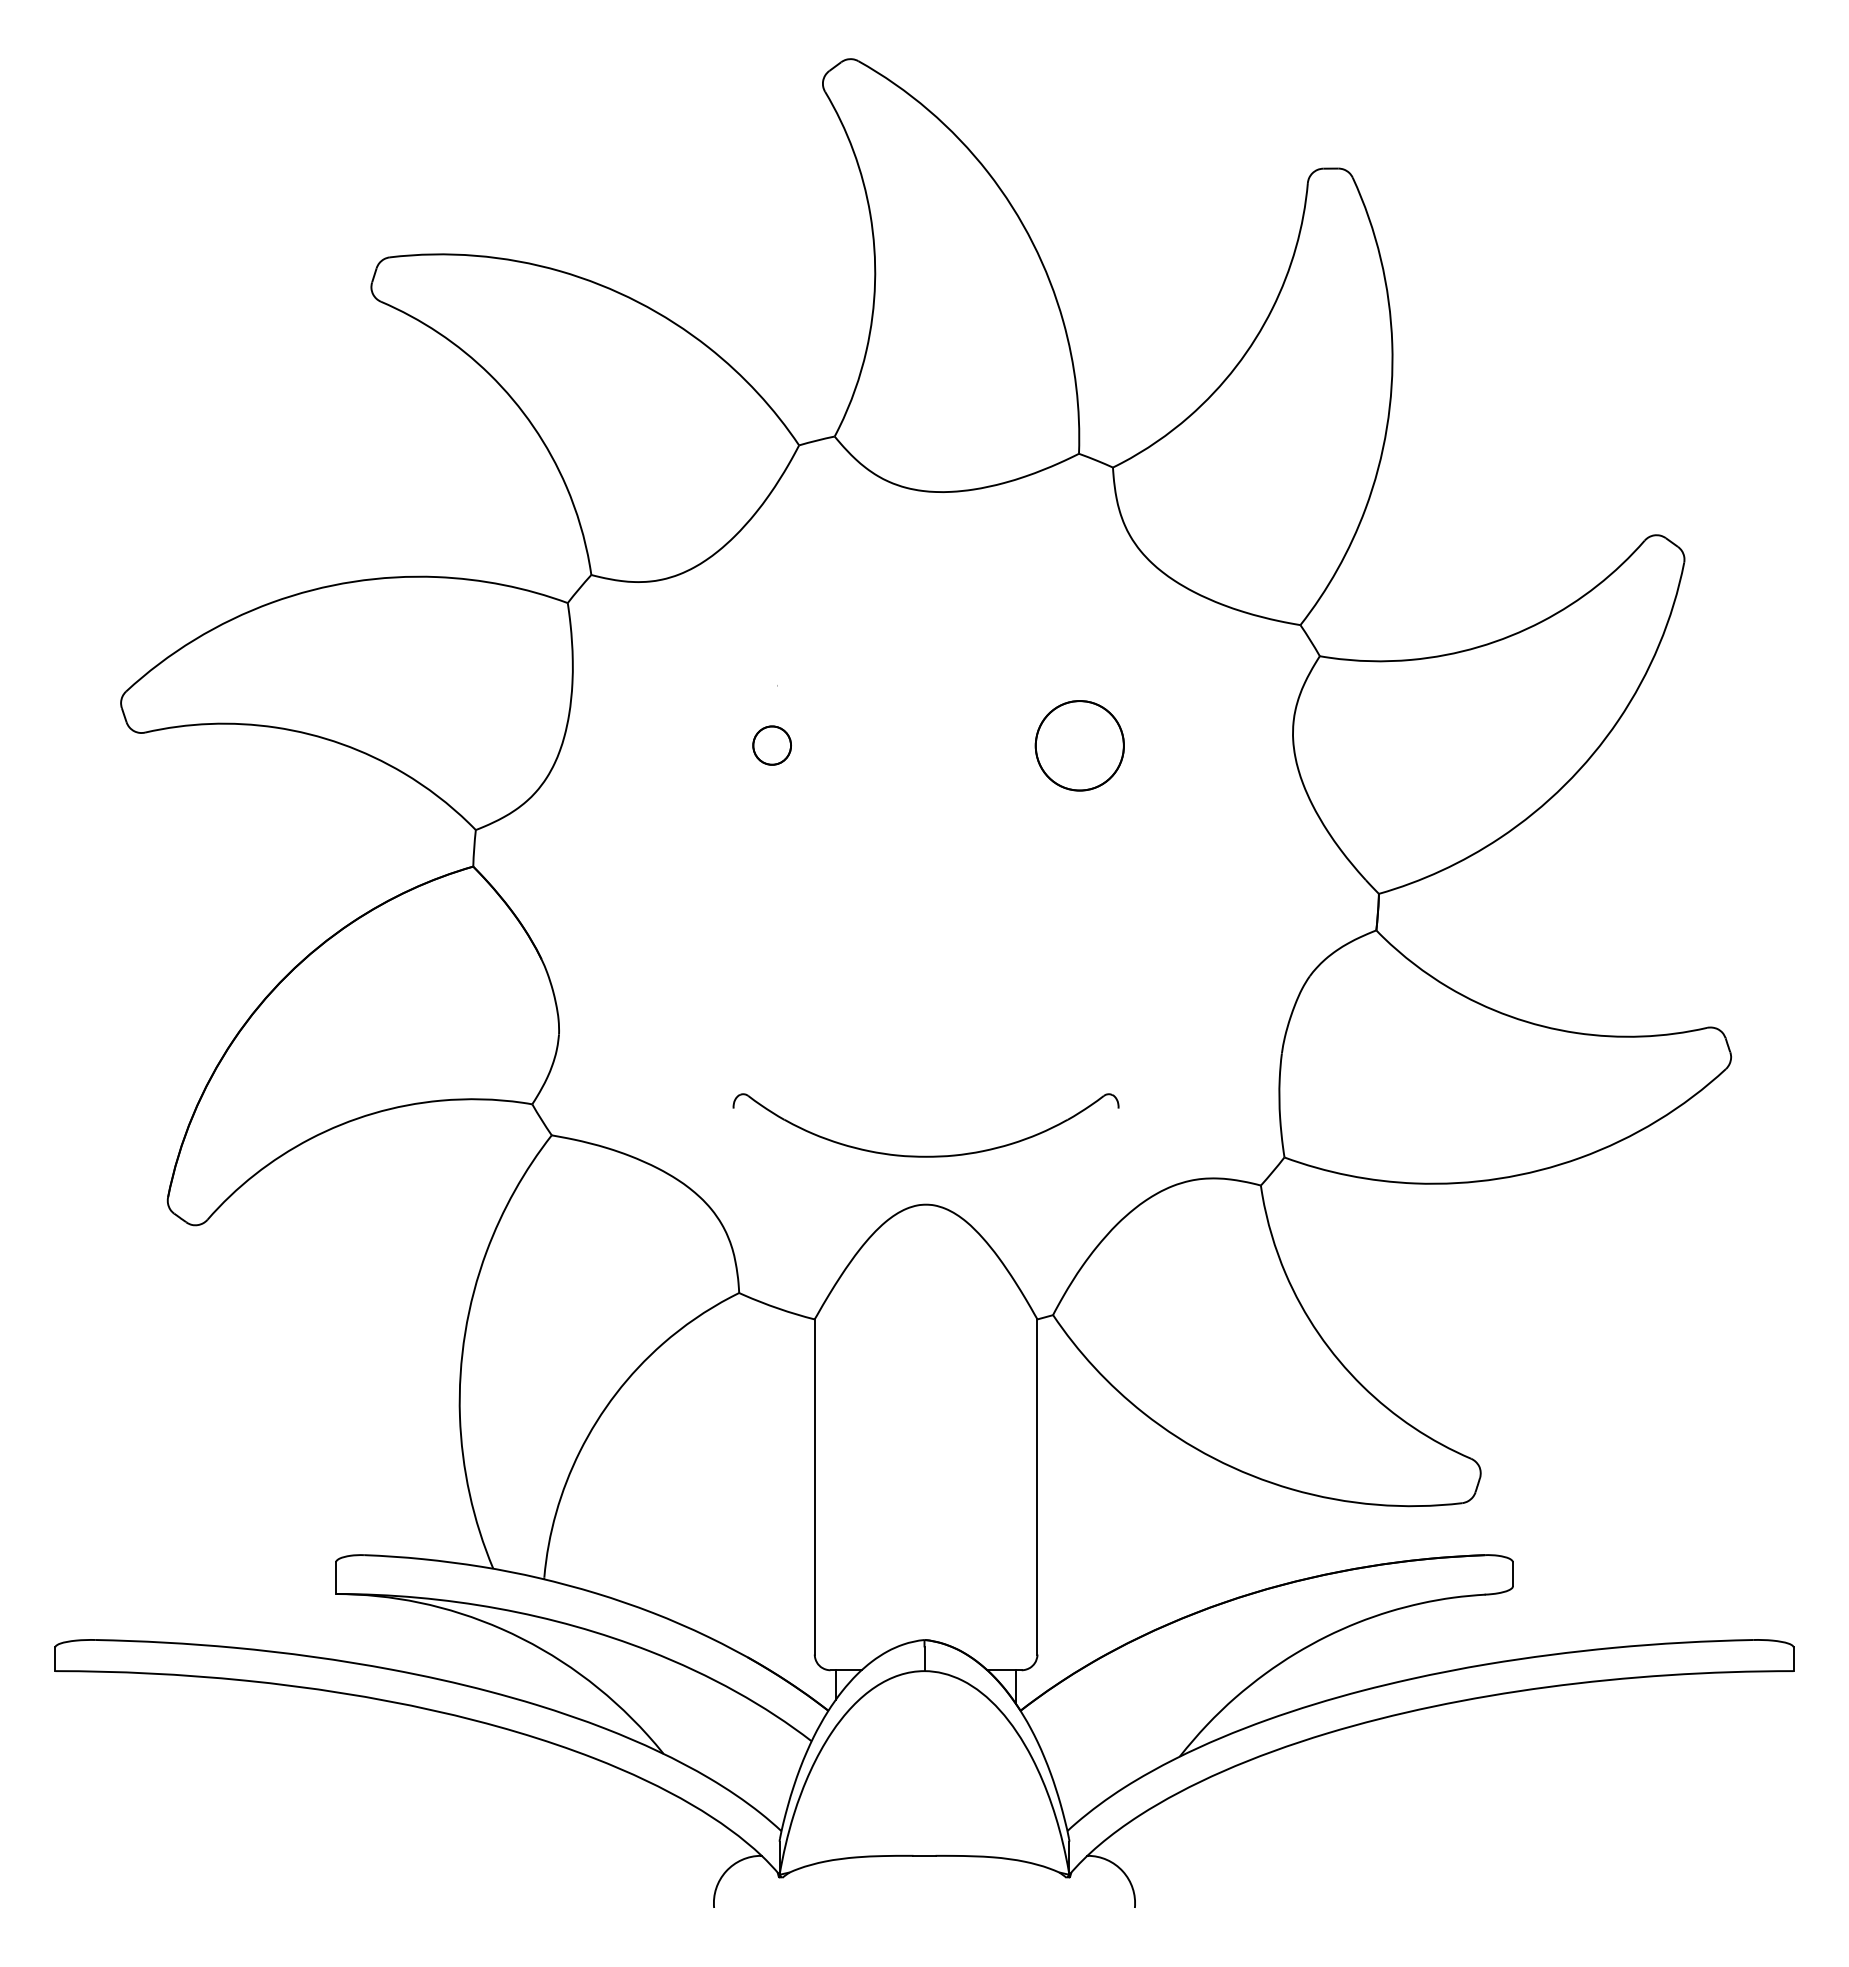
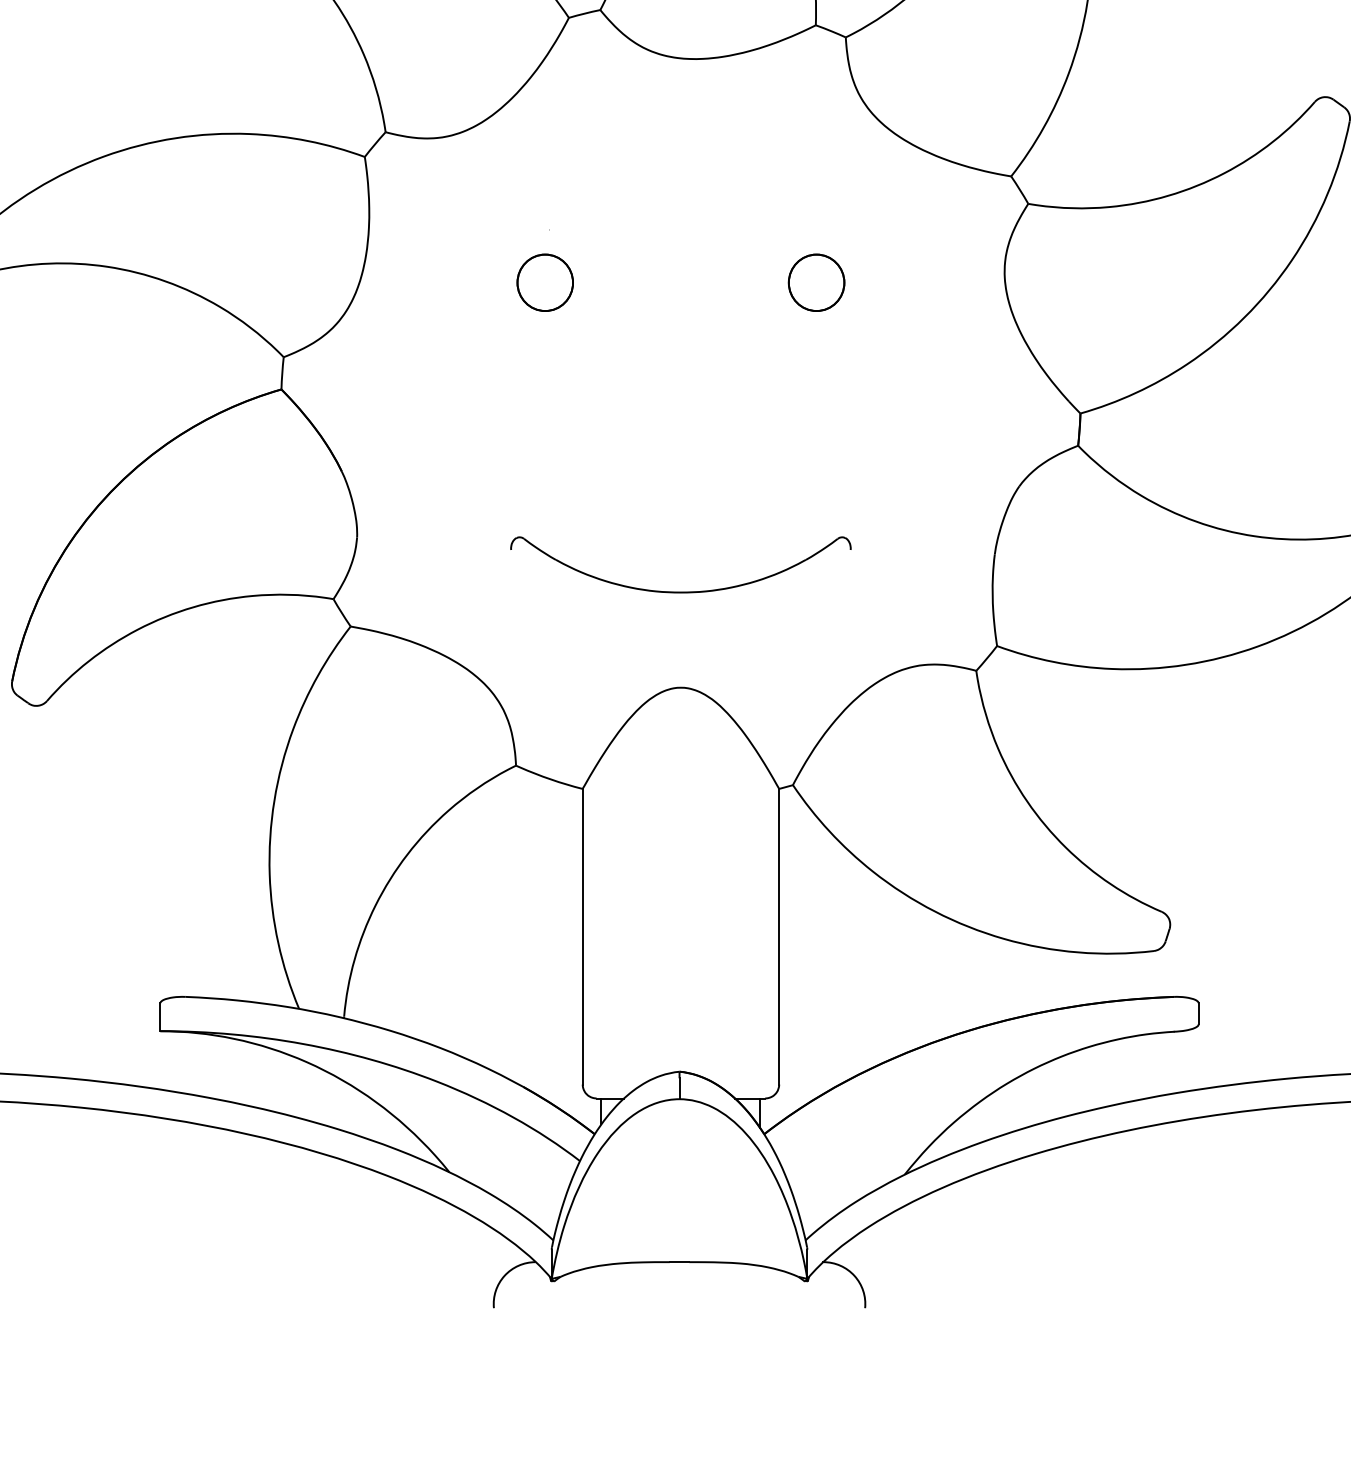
part: (771, 745) -> (544, 282), size x1.67
part: (1079, 745) -> (816, 282), size x0.71
part: (925, 1155) -> (680, 591), moved

